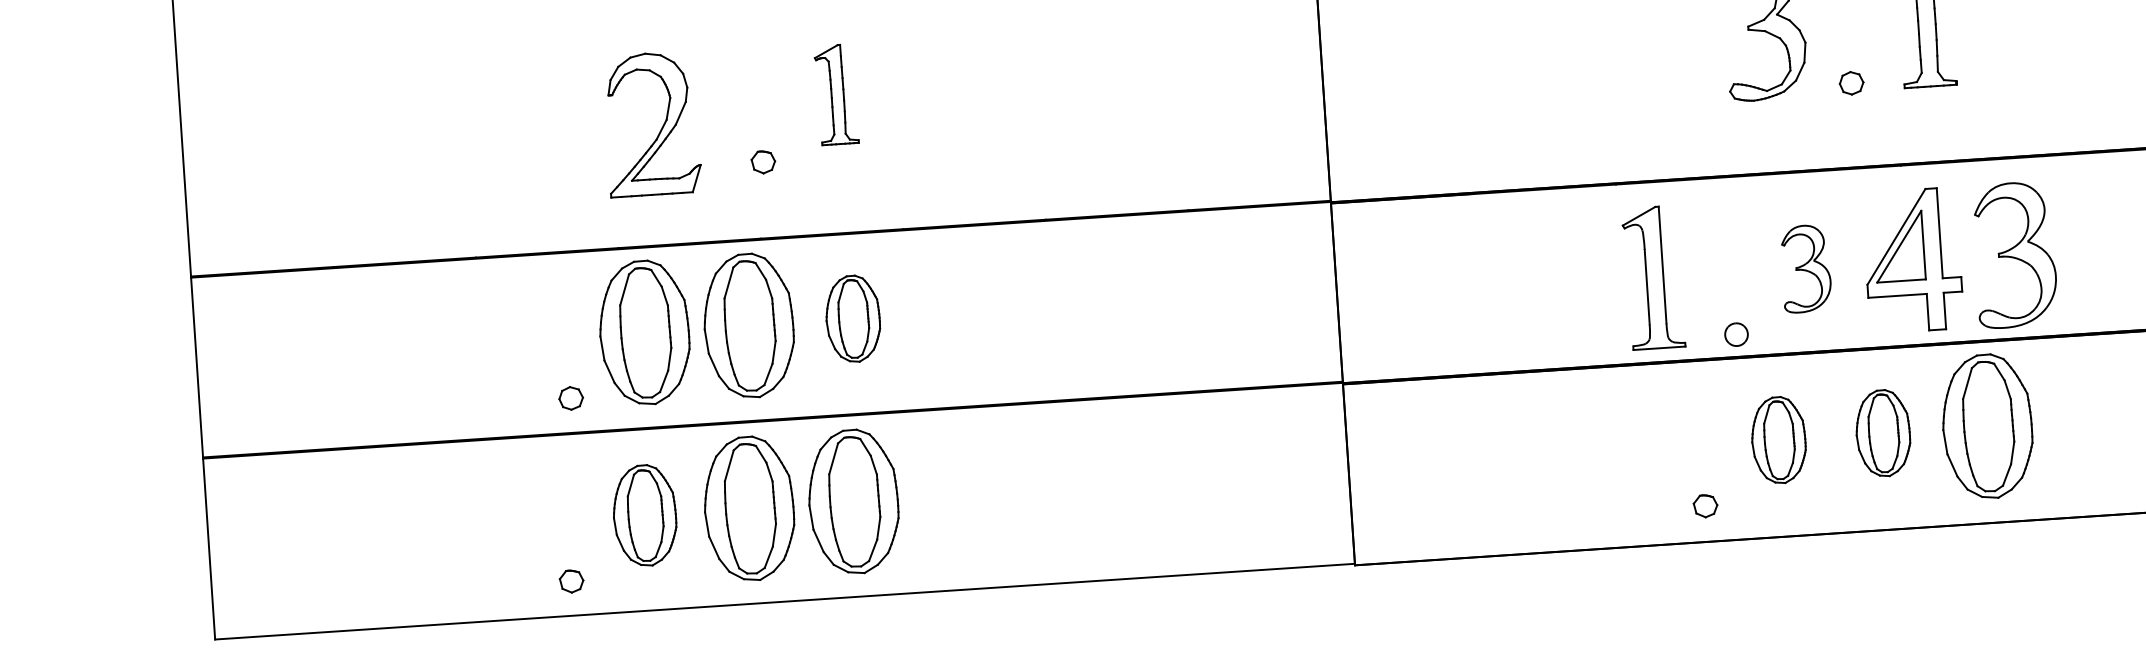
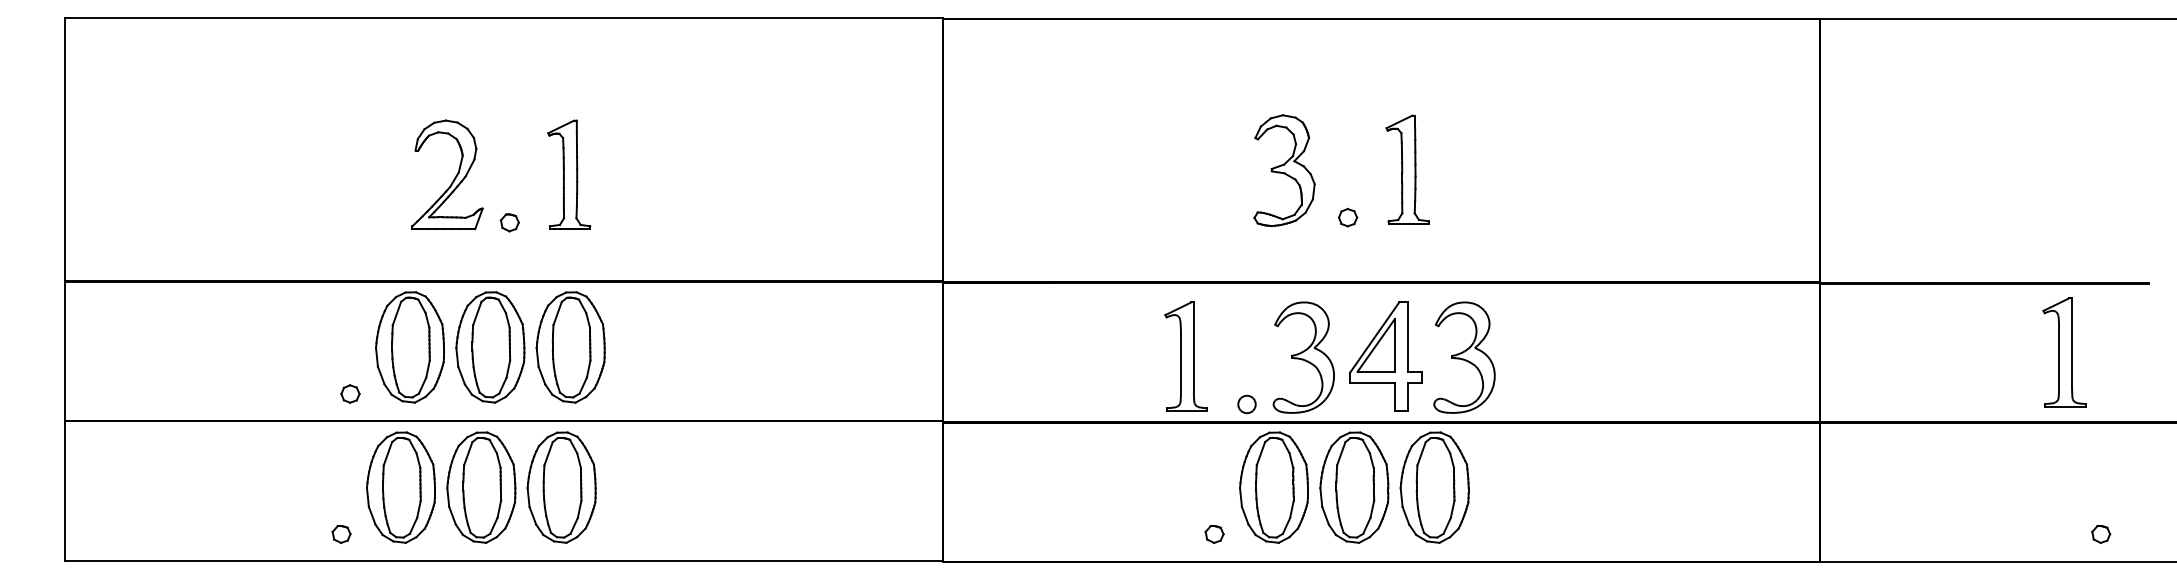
part: (836, 94) -> (569, 174), size x1.43
part: (661, 126) -> (454, 177), moved
part: (1805, 268) -> (1303, 357), size x1.67
part: (852, 319) -> (570, 347), size x1.67
part: (1883, 433) -> (1354, 487), size x1.67
part: (1778, 440) -> (1273, 487), size x1.67
part: (644, 515) -> (400, 487), size x1.43

